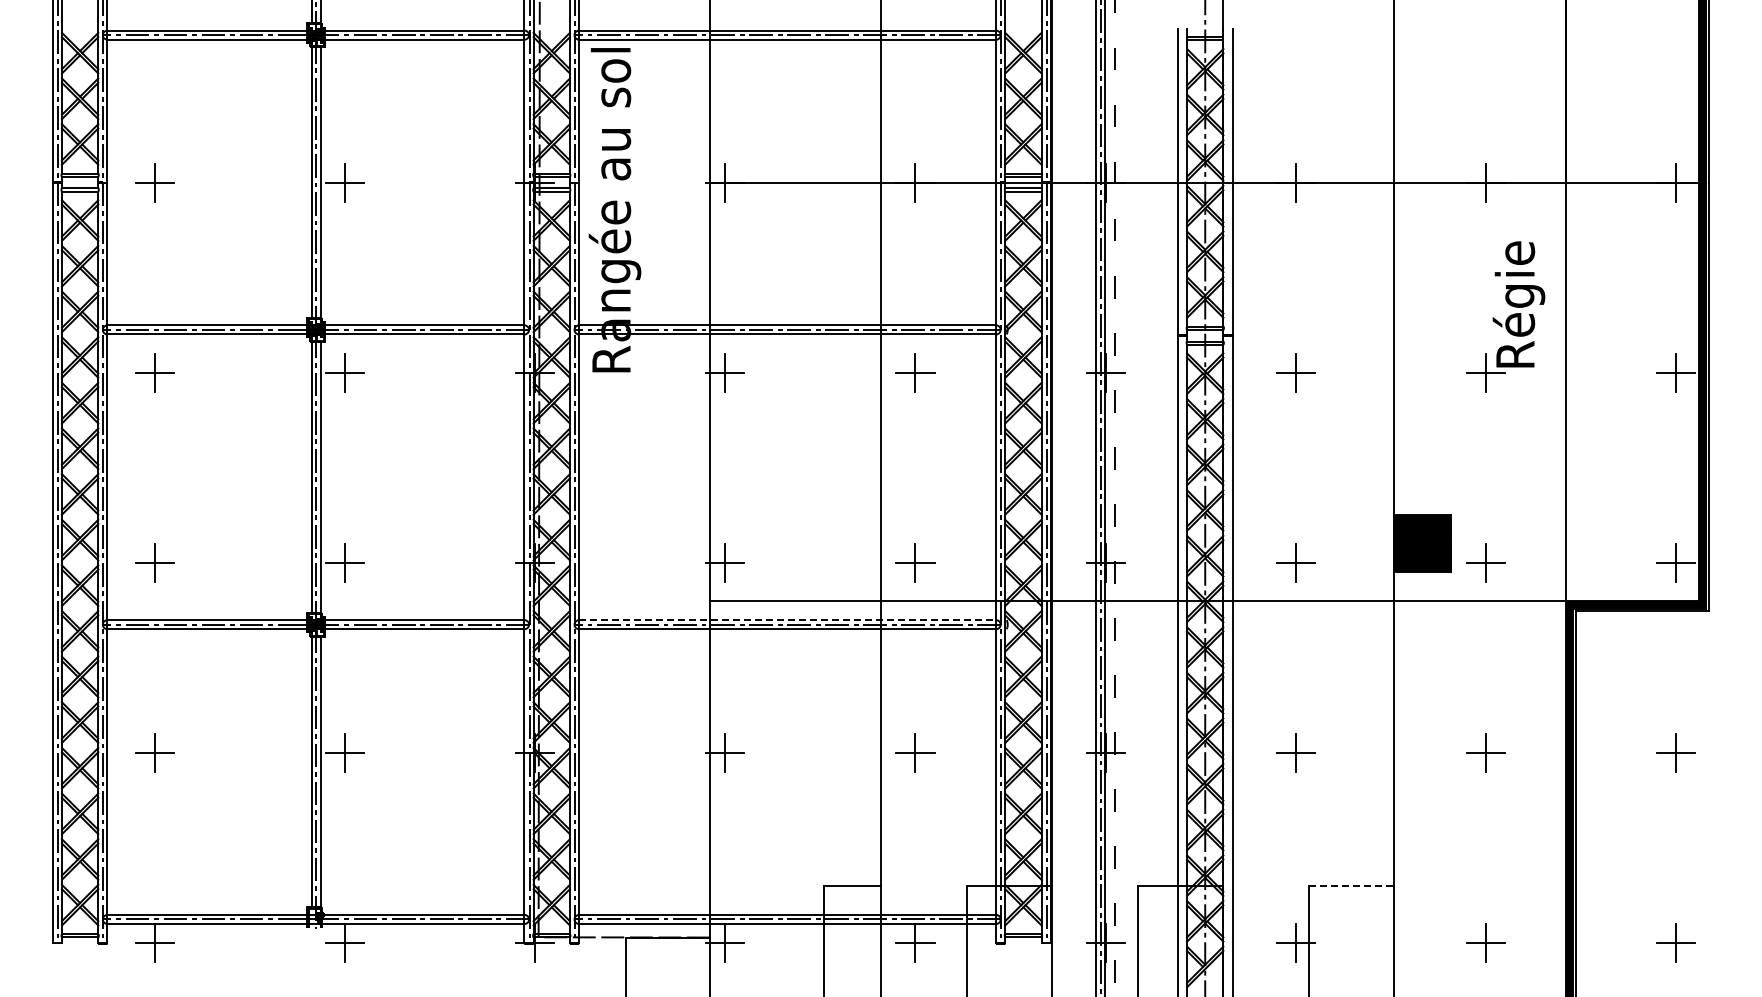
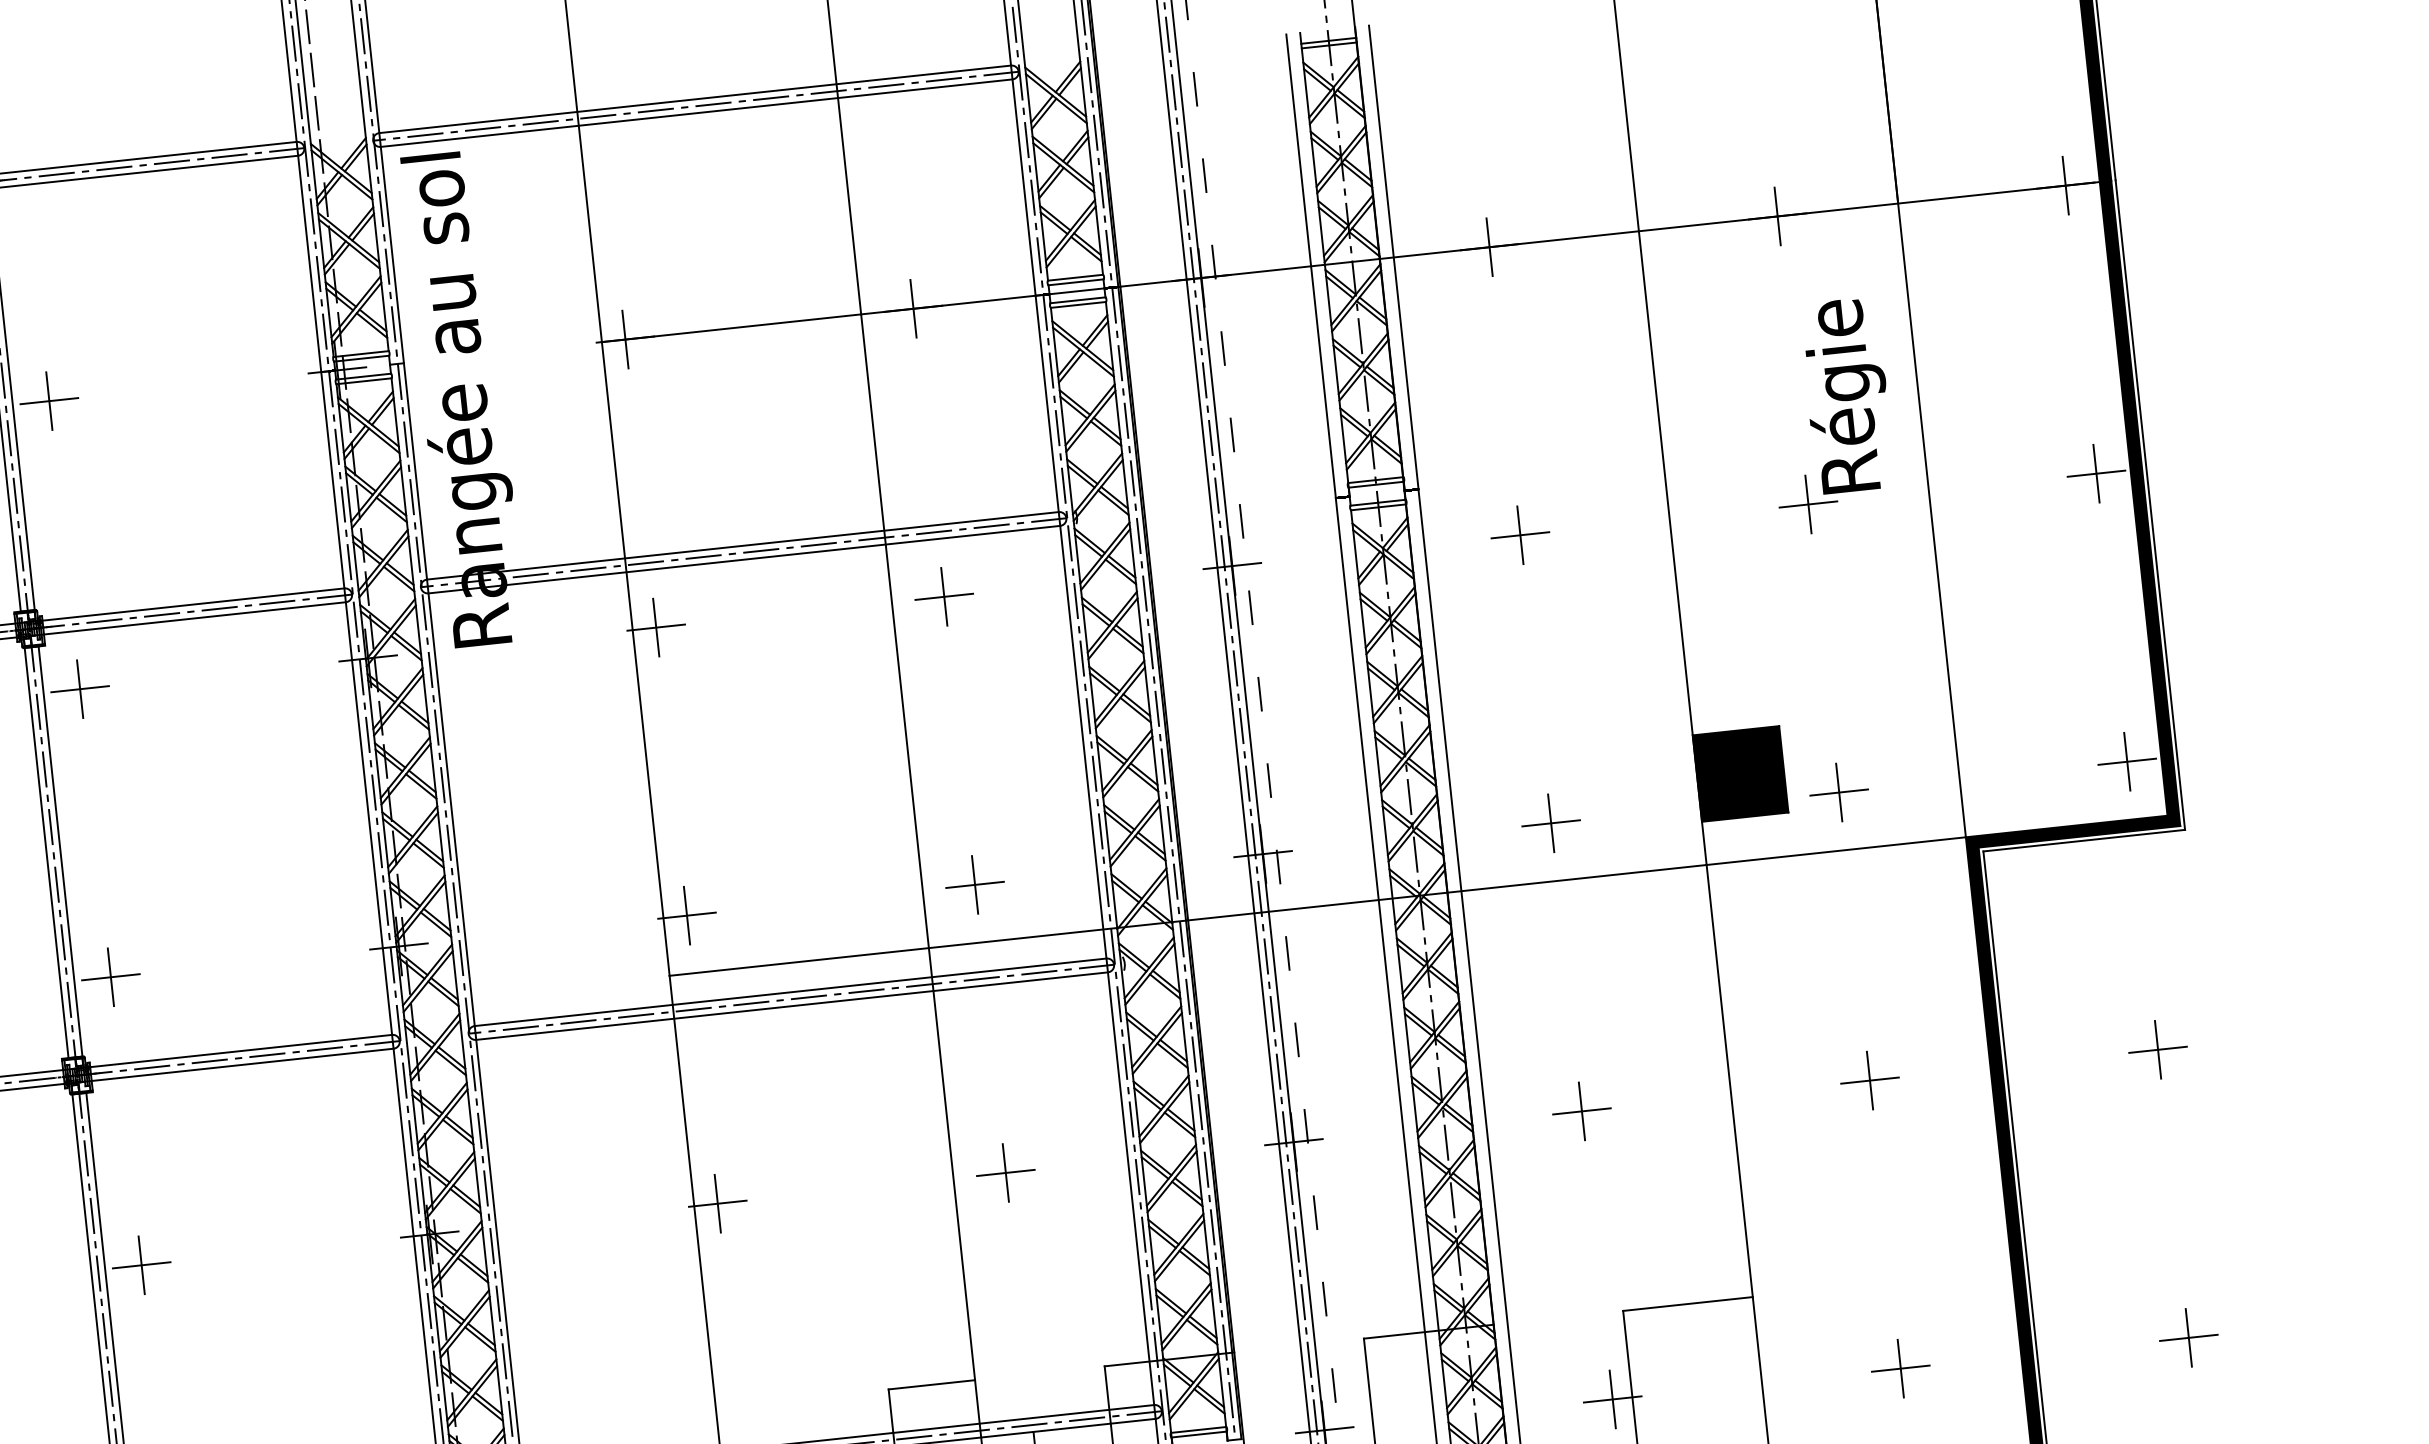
line: (787, 620) -> (790, 992), dashed -> solid
line: (1351, 886) -> (1687, 1304), dashed -> solid

